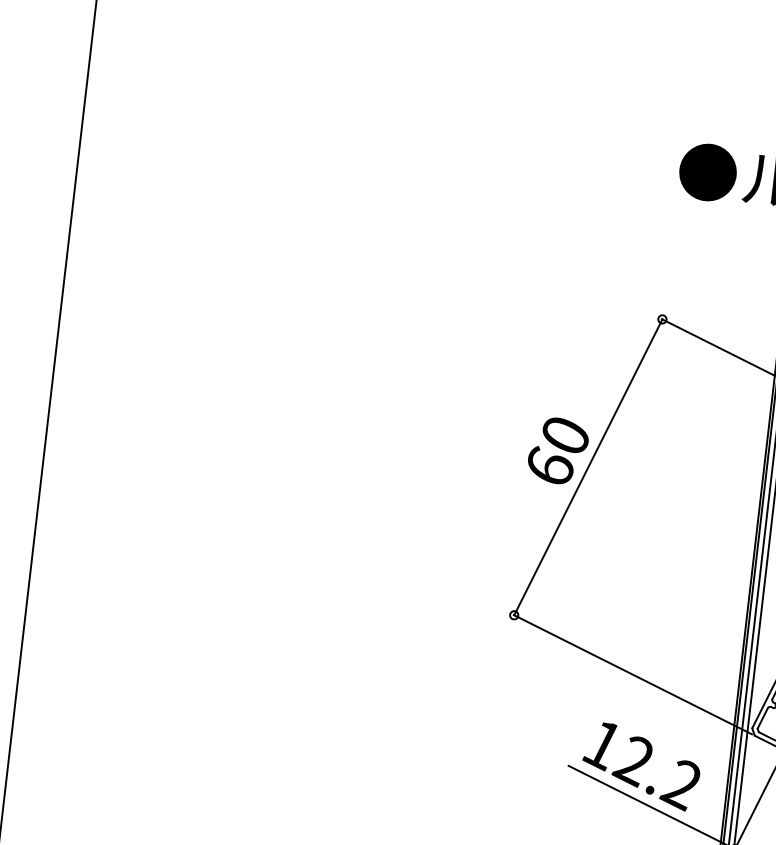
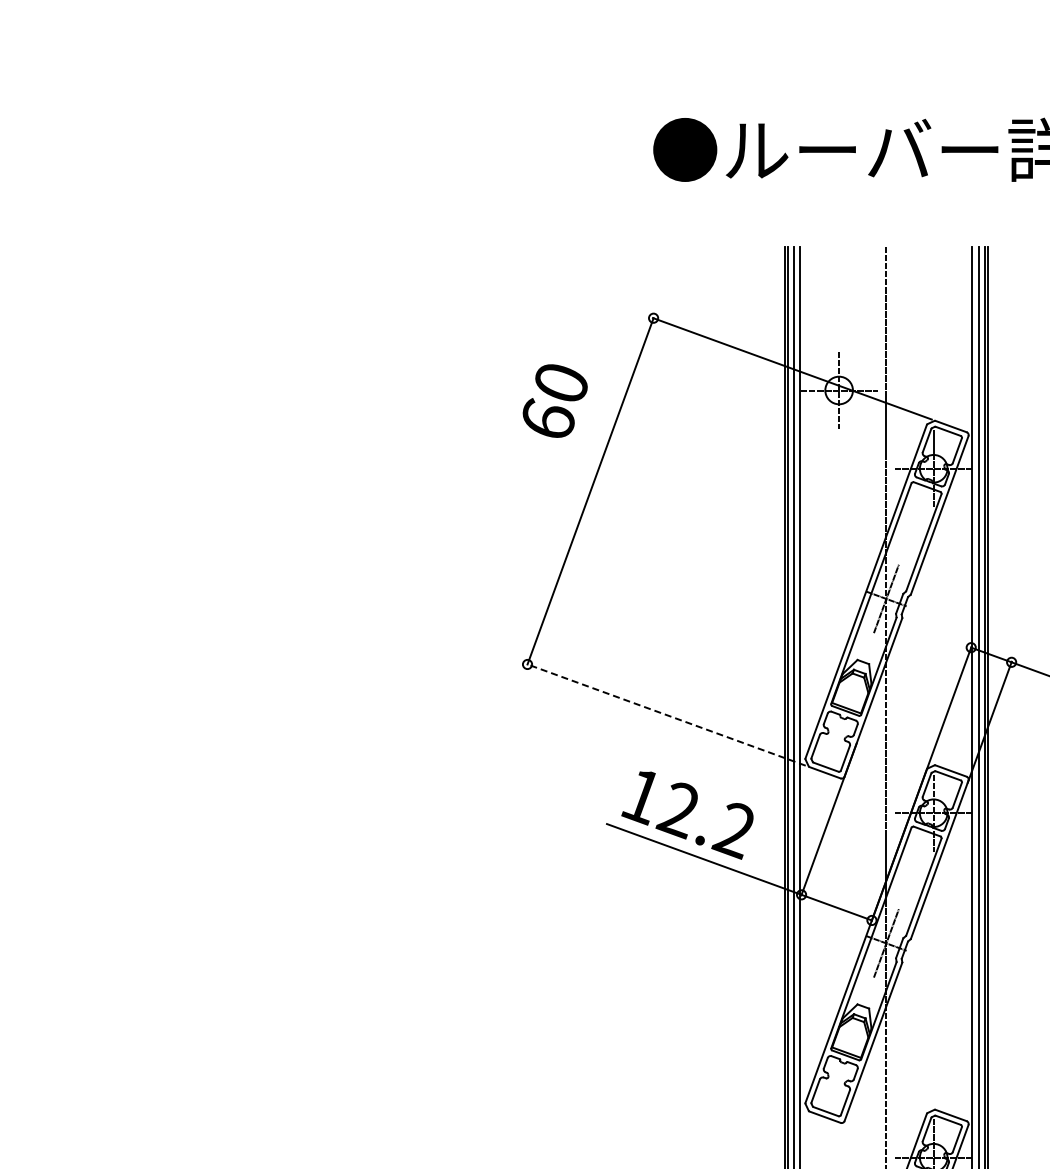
text: (557, 450) -> (554, 400), moved
line: (632, 674) -> (665, 714), solid -> dashed

